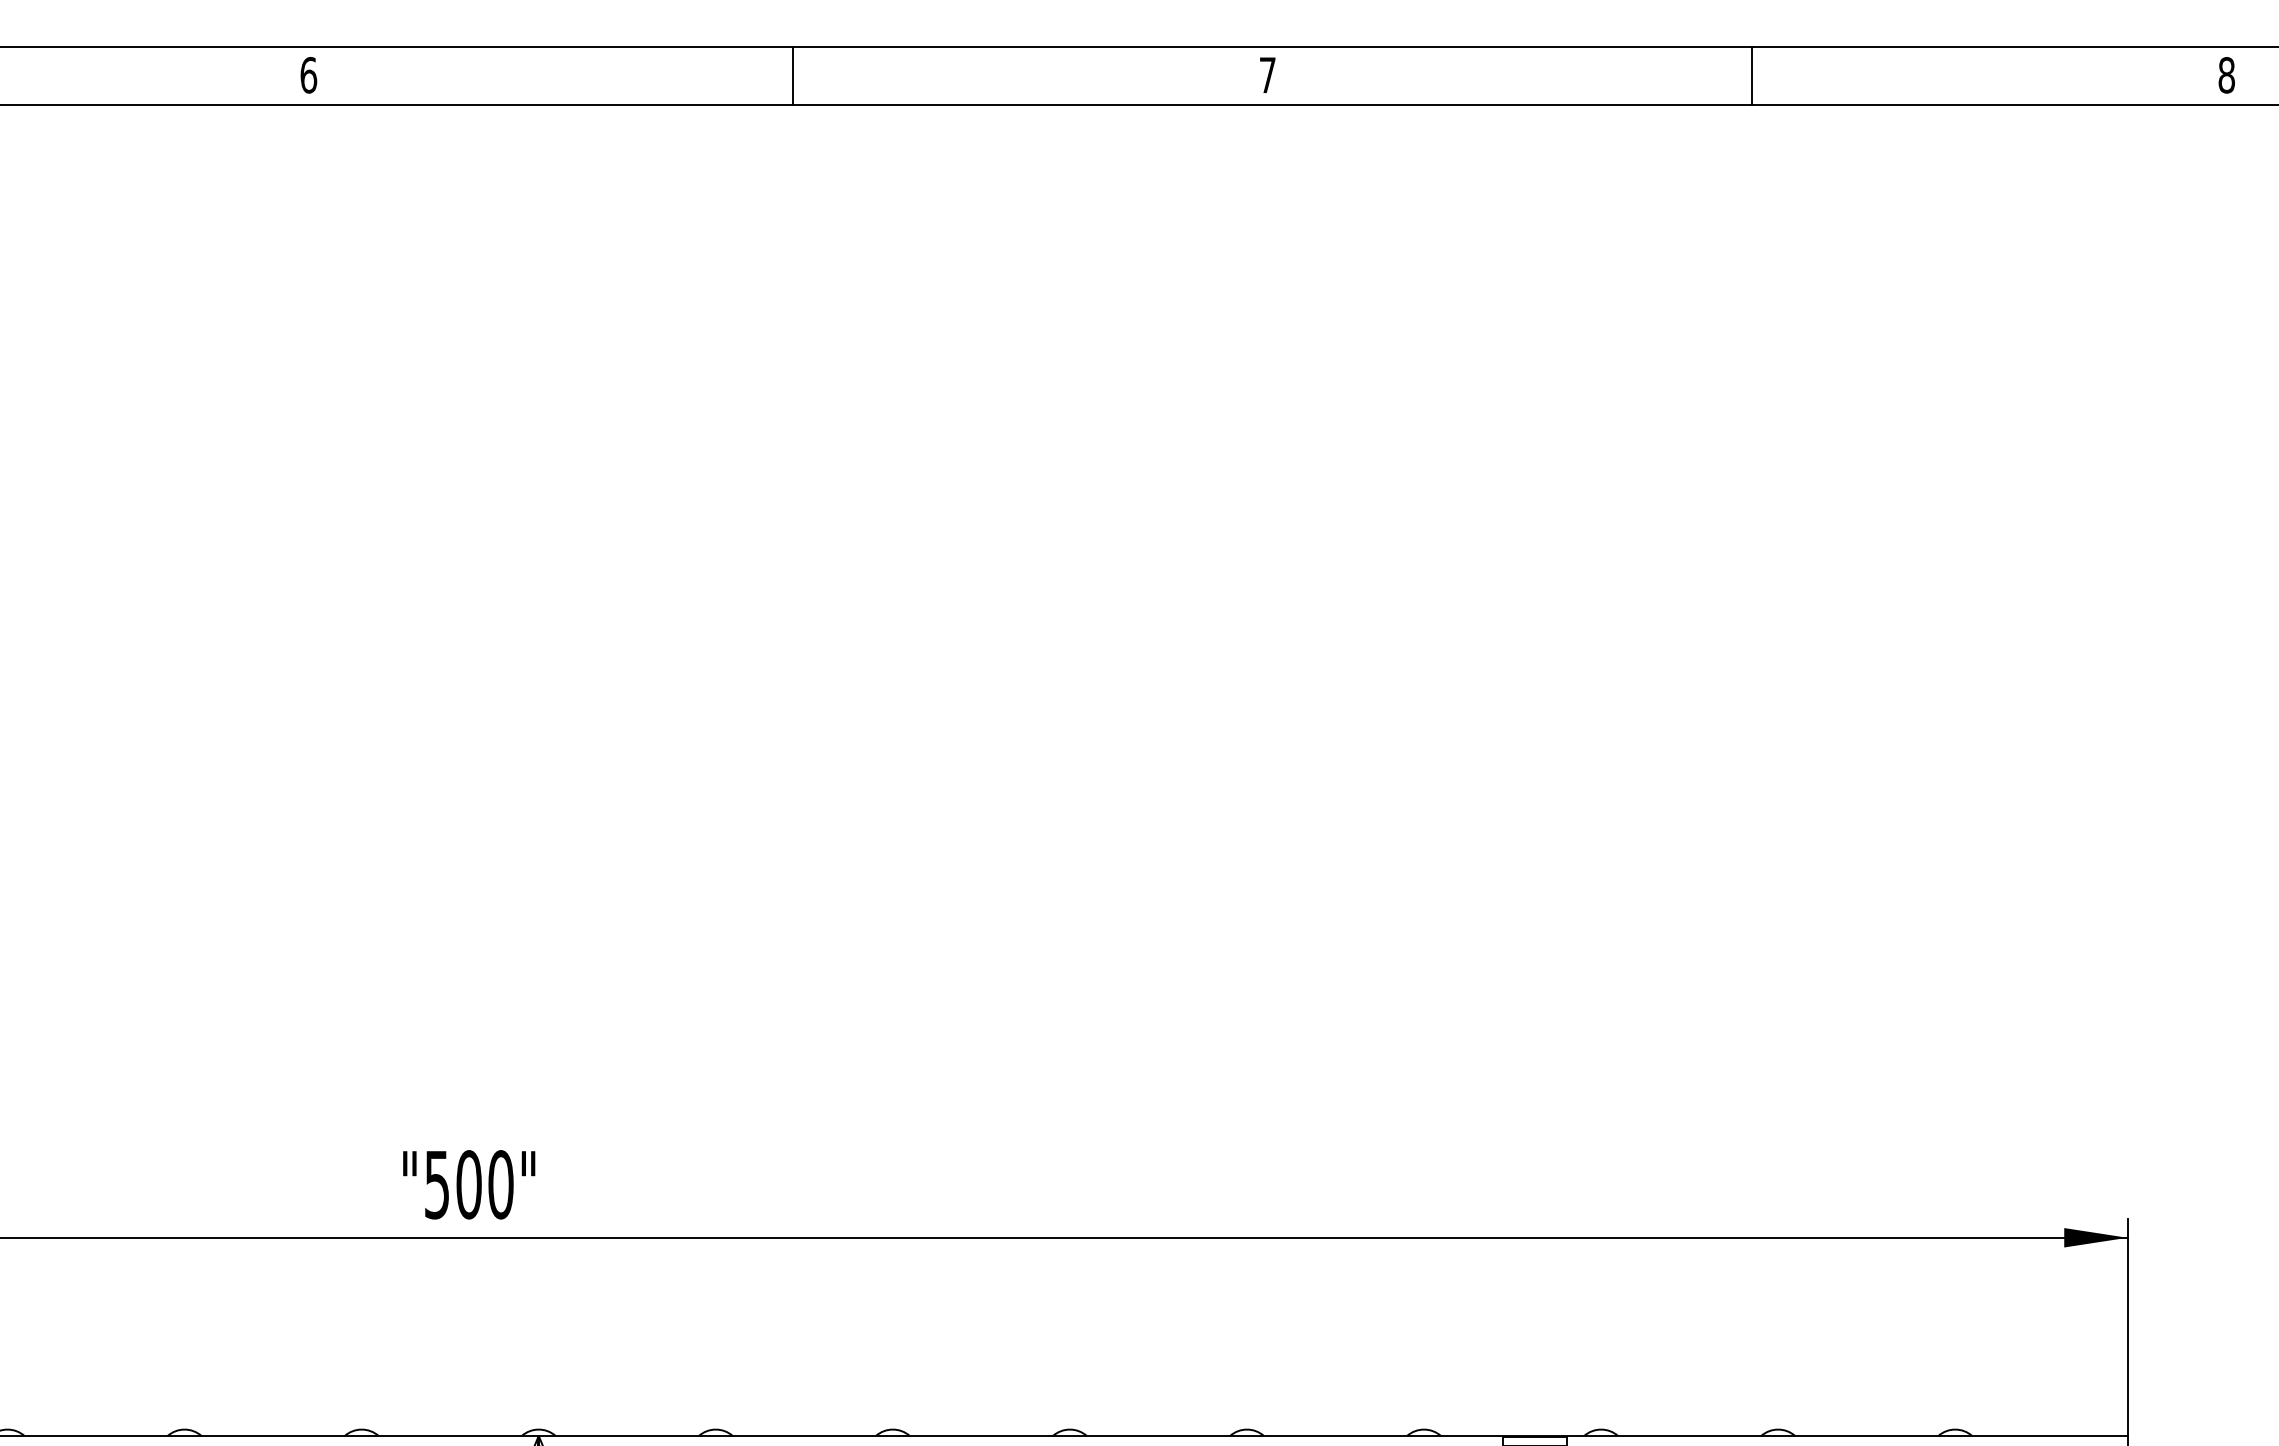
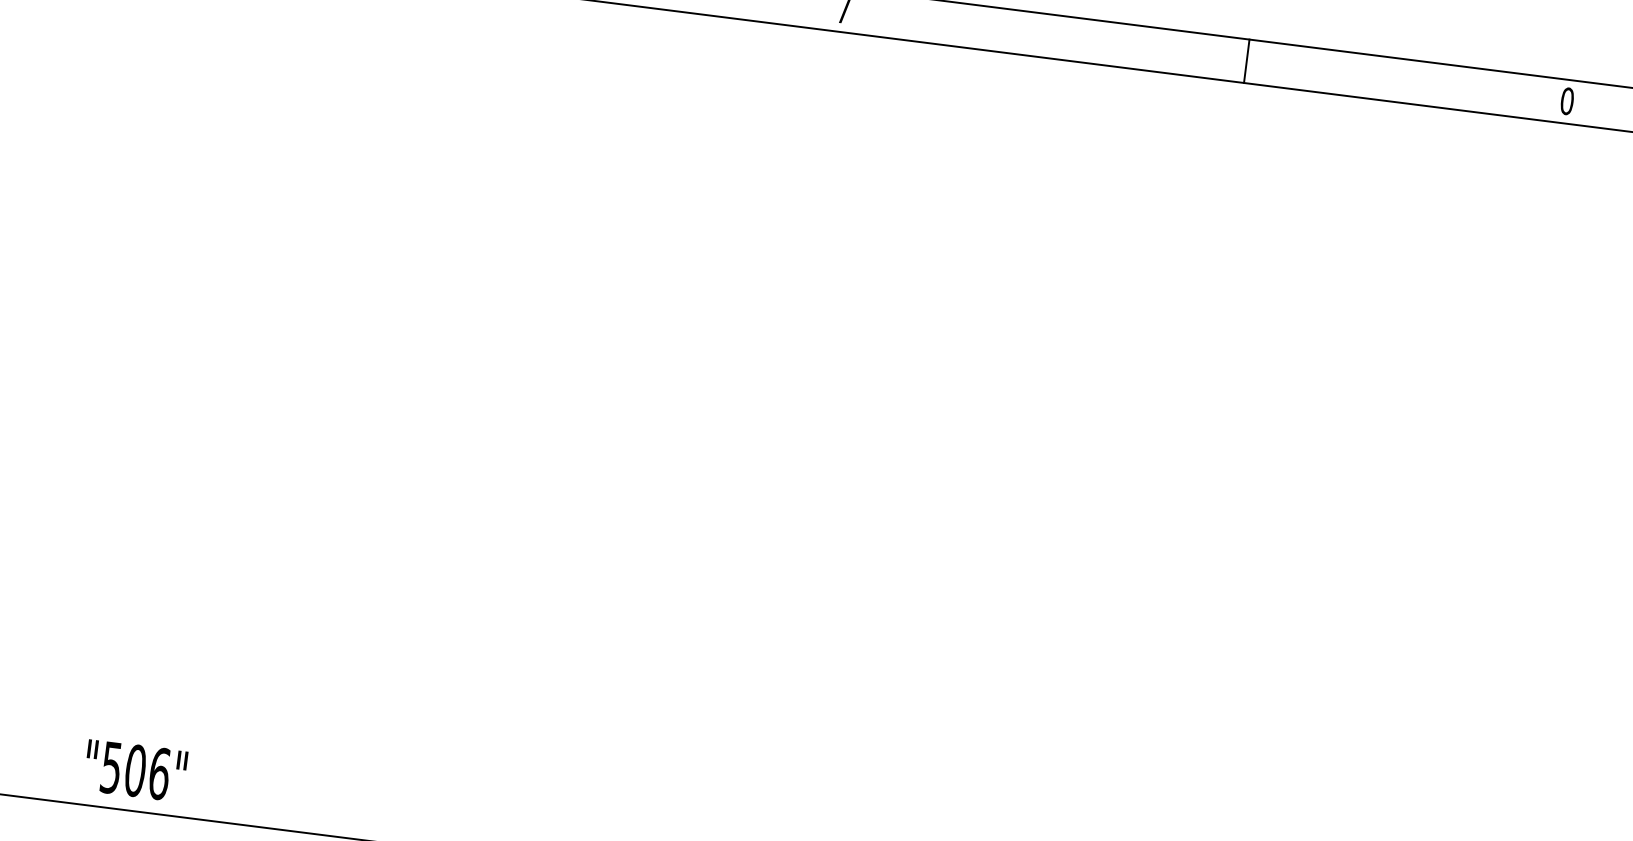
line: (1751, 75) -> (1246, 60), moved
text: (2226, 75) -> (1567, 101), 8 -> 0
text: (500, 1184) -> (159, 773), "500" -> "506"

